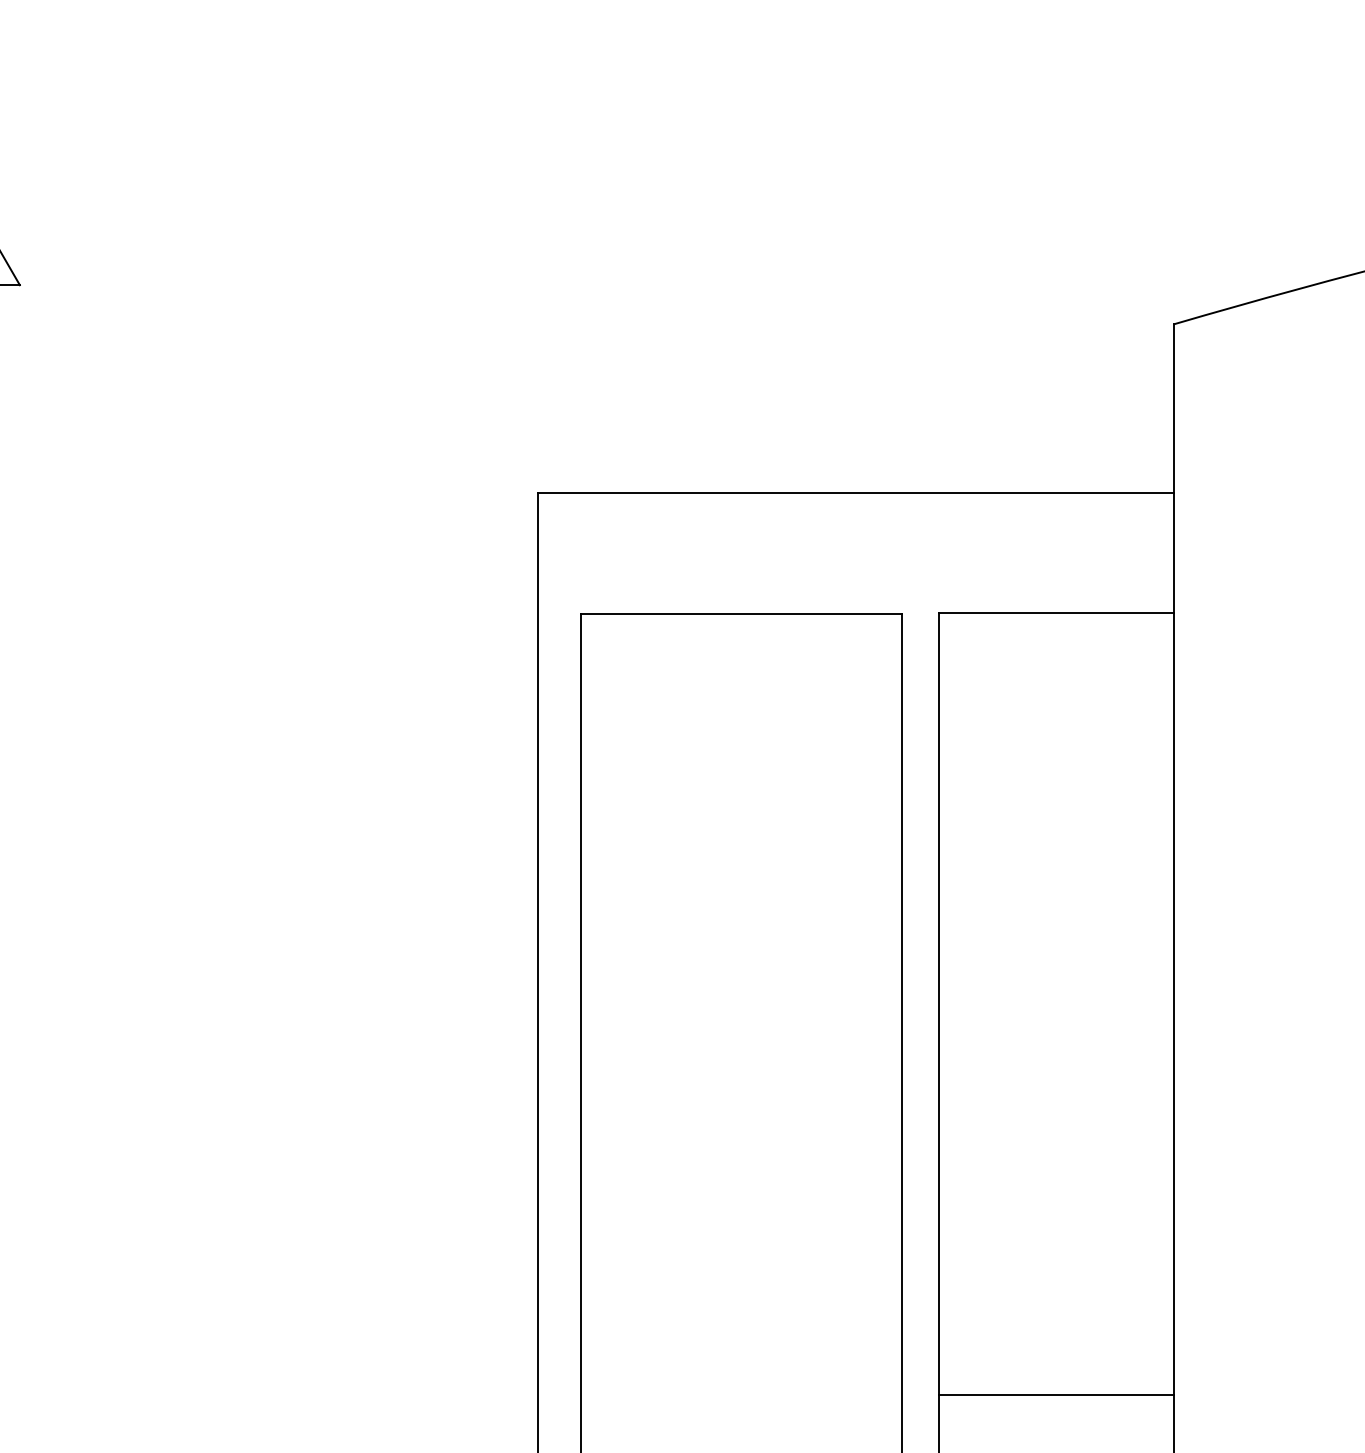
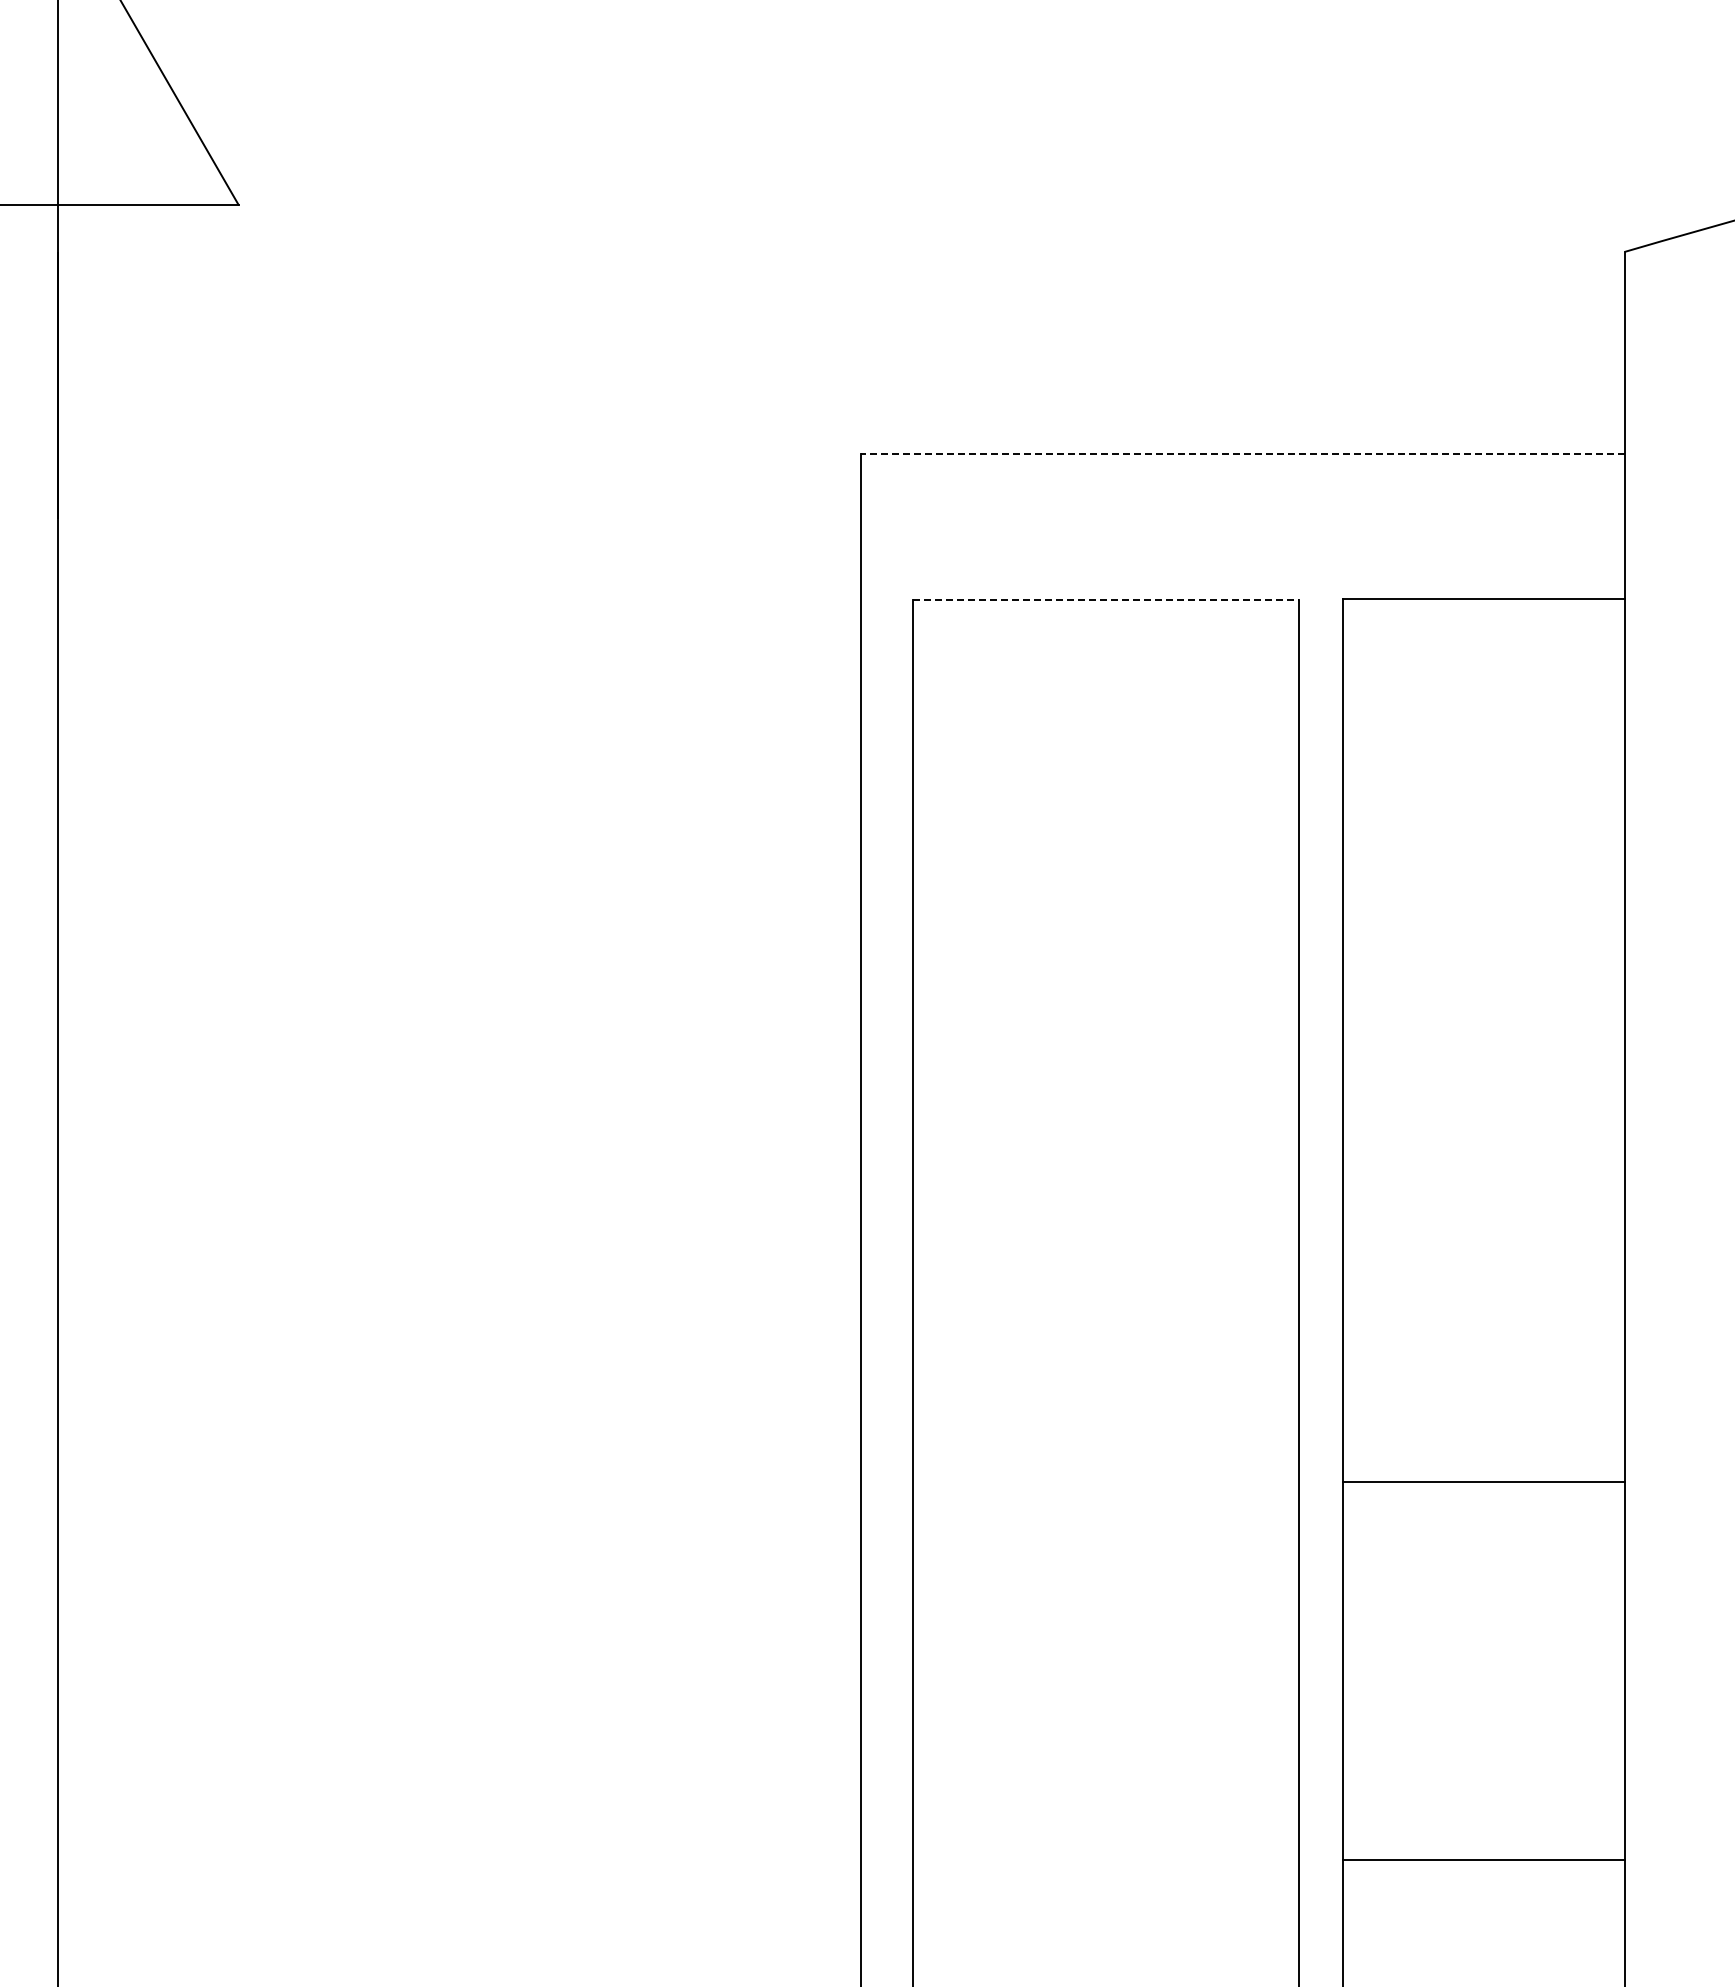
line: (855, 493) -> (1242, 454), solid -> dashed
line: (742, 614) -> (1106, 600), solid -> dashed
line: (1056, 1395) -> (1484, 1482), moved

